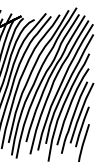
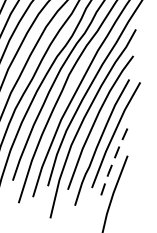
line: (81, 126) -> (113, 159), solid -> dashed

